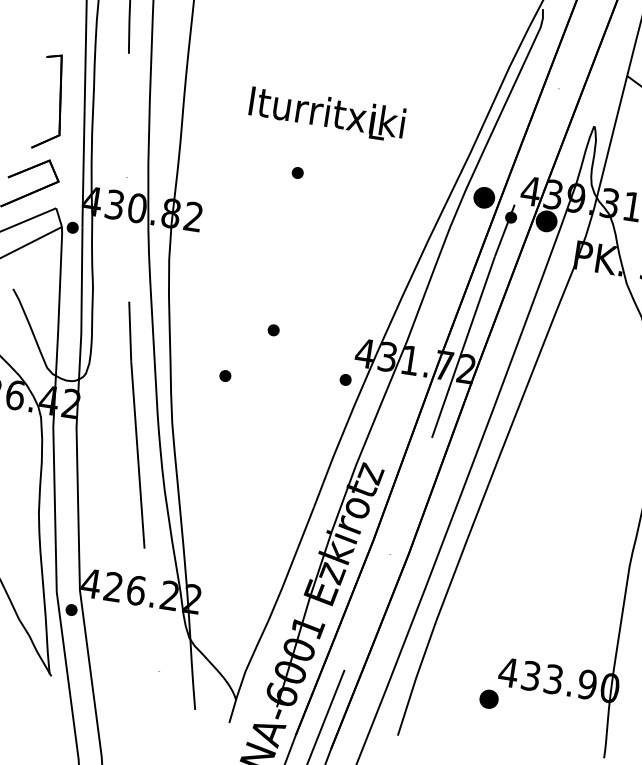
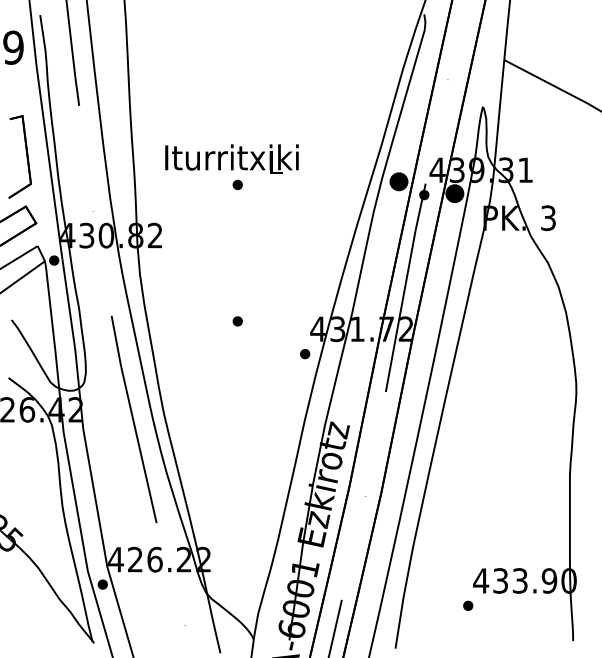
text: (326, 113) -> (231, 158), moved
part: (225, 376) -> (202, 366), removed
part: (489, 698) -> (468, 605), size x0.62

